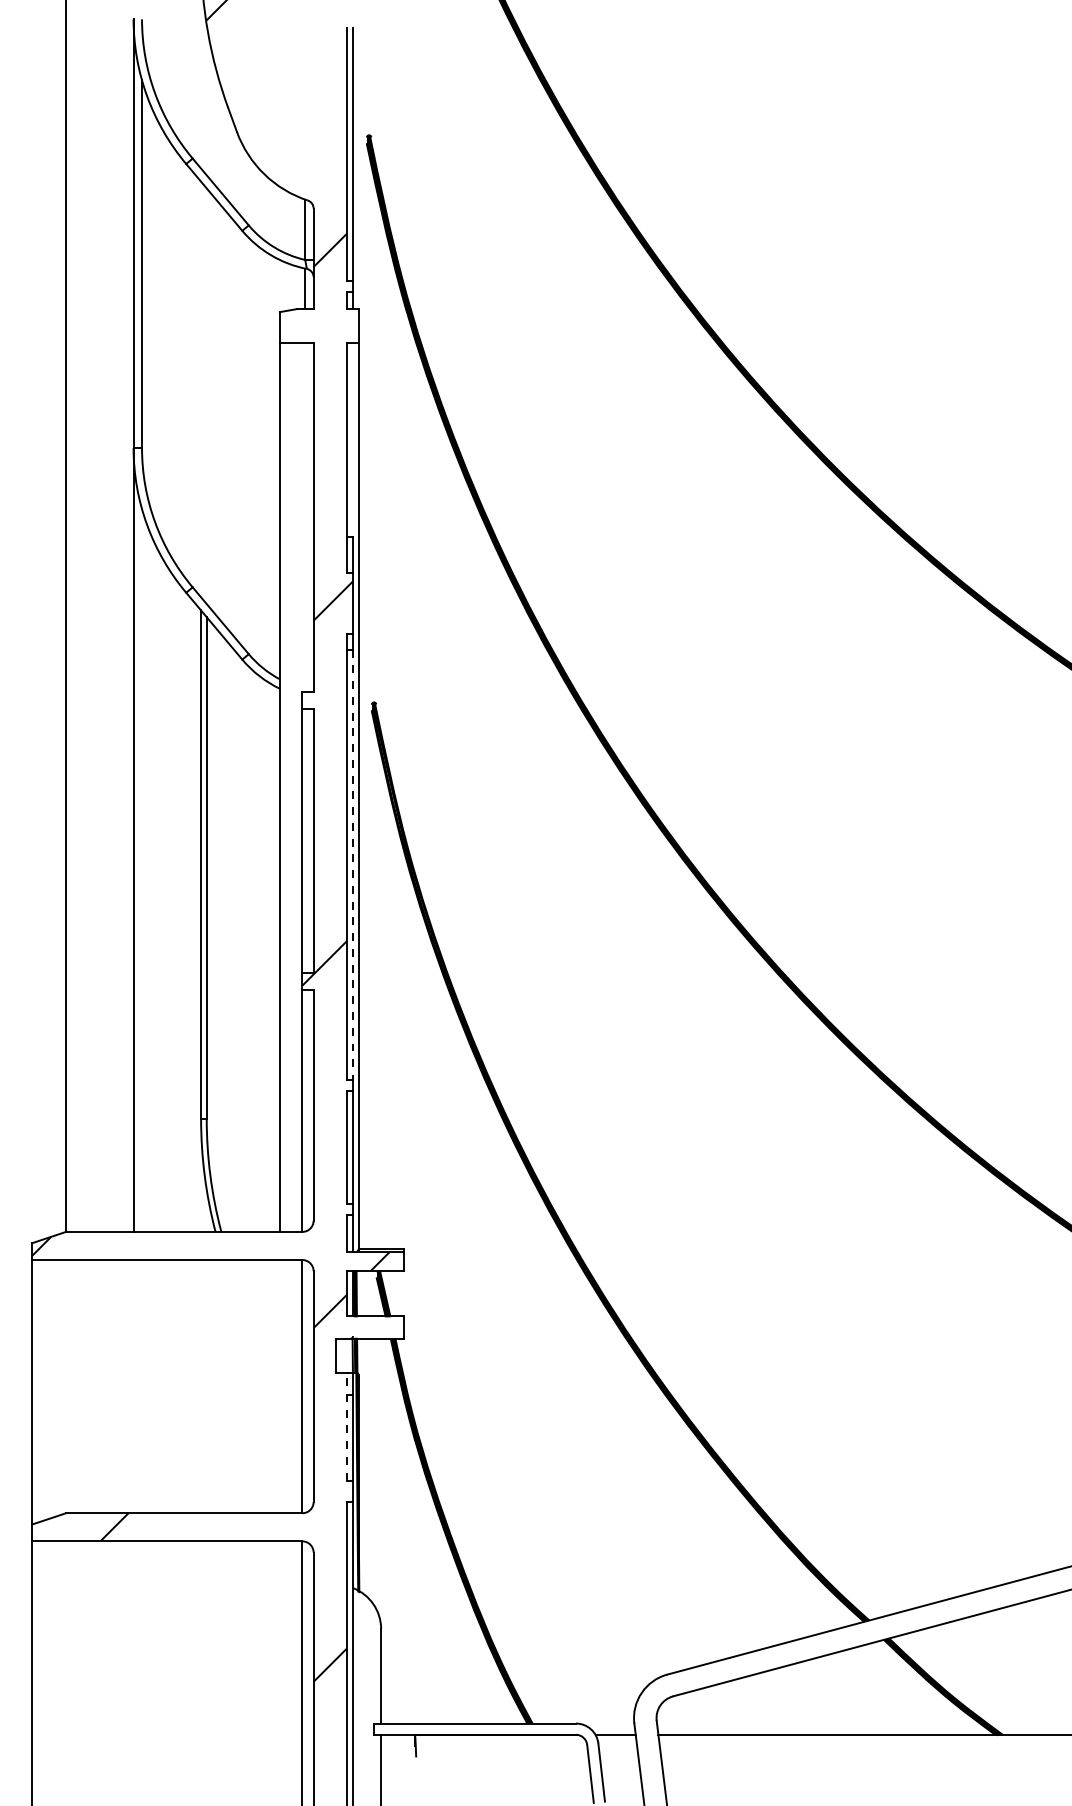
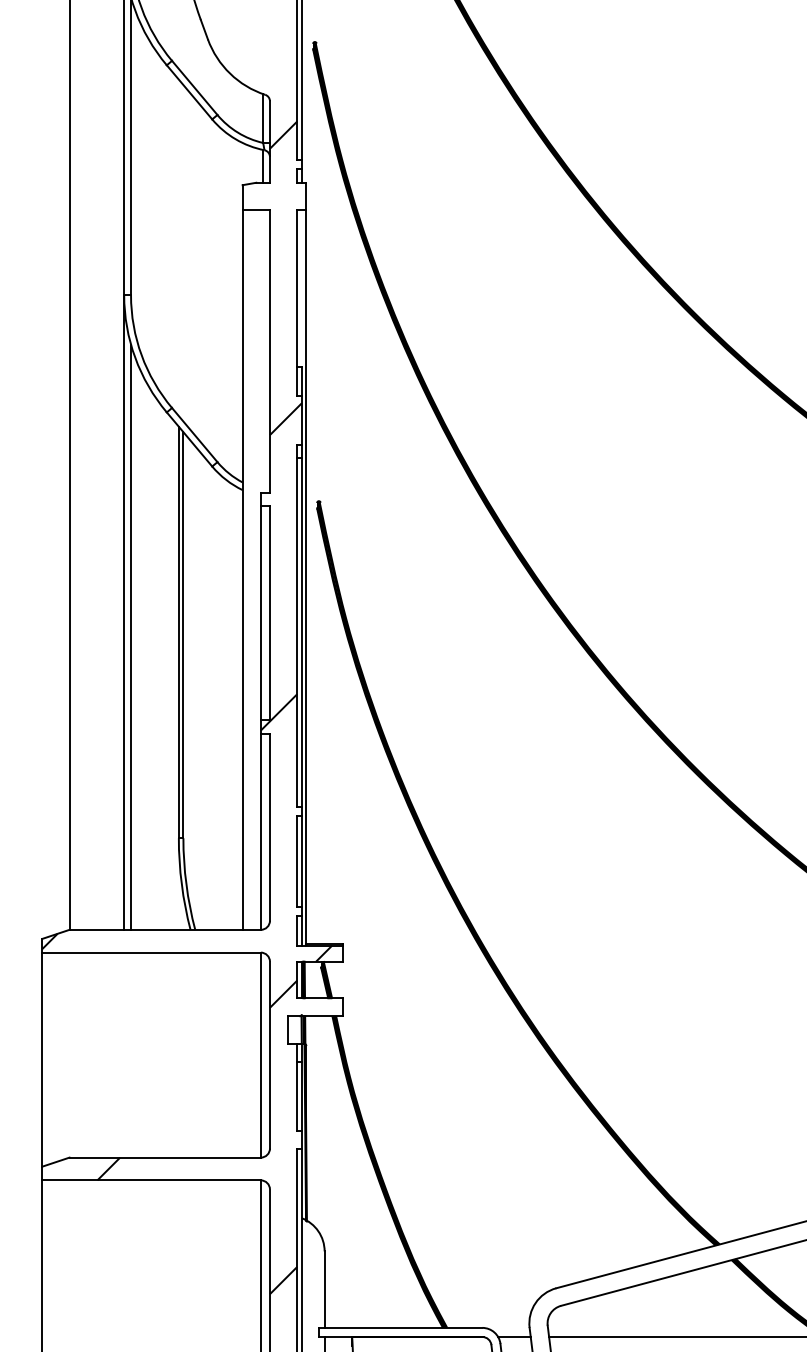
line: (353, 865) -> (302, 633), dashed -> solid
line: (142, 870) -> (131, 637), added
line: (347, 1426) -> (297, 1087), dashed -> solid

